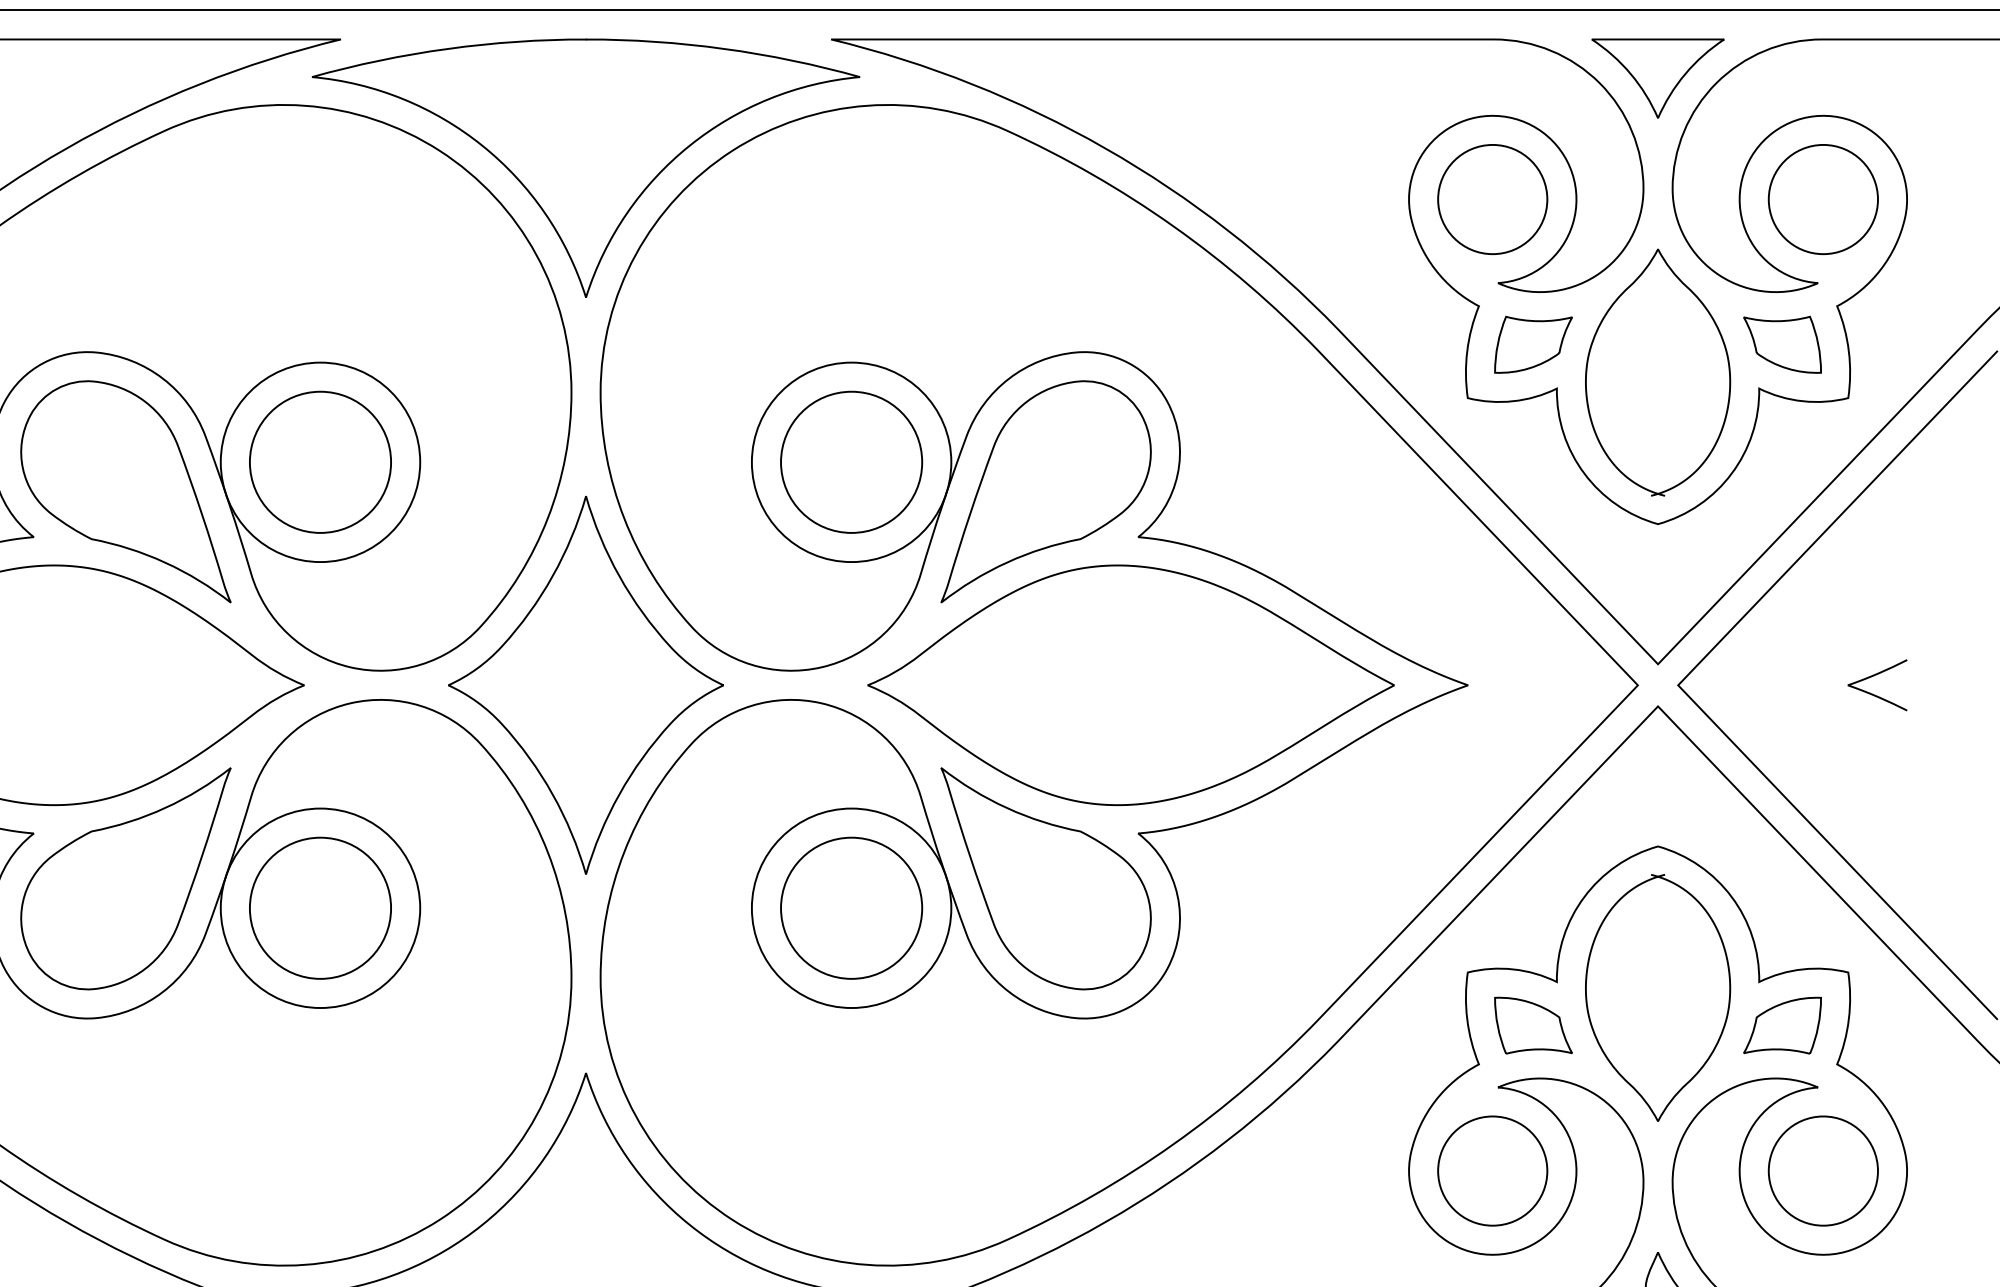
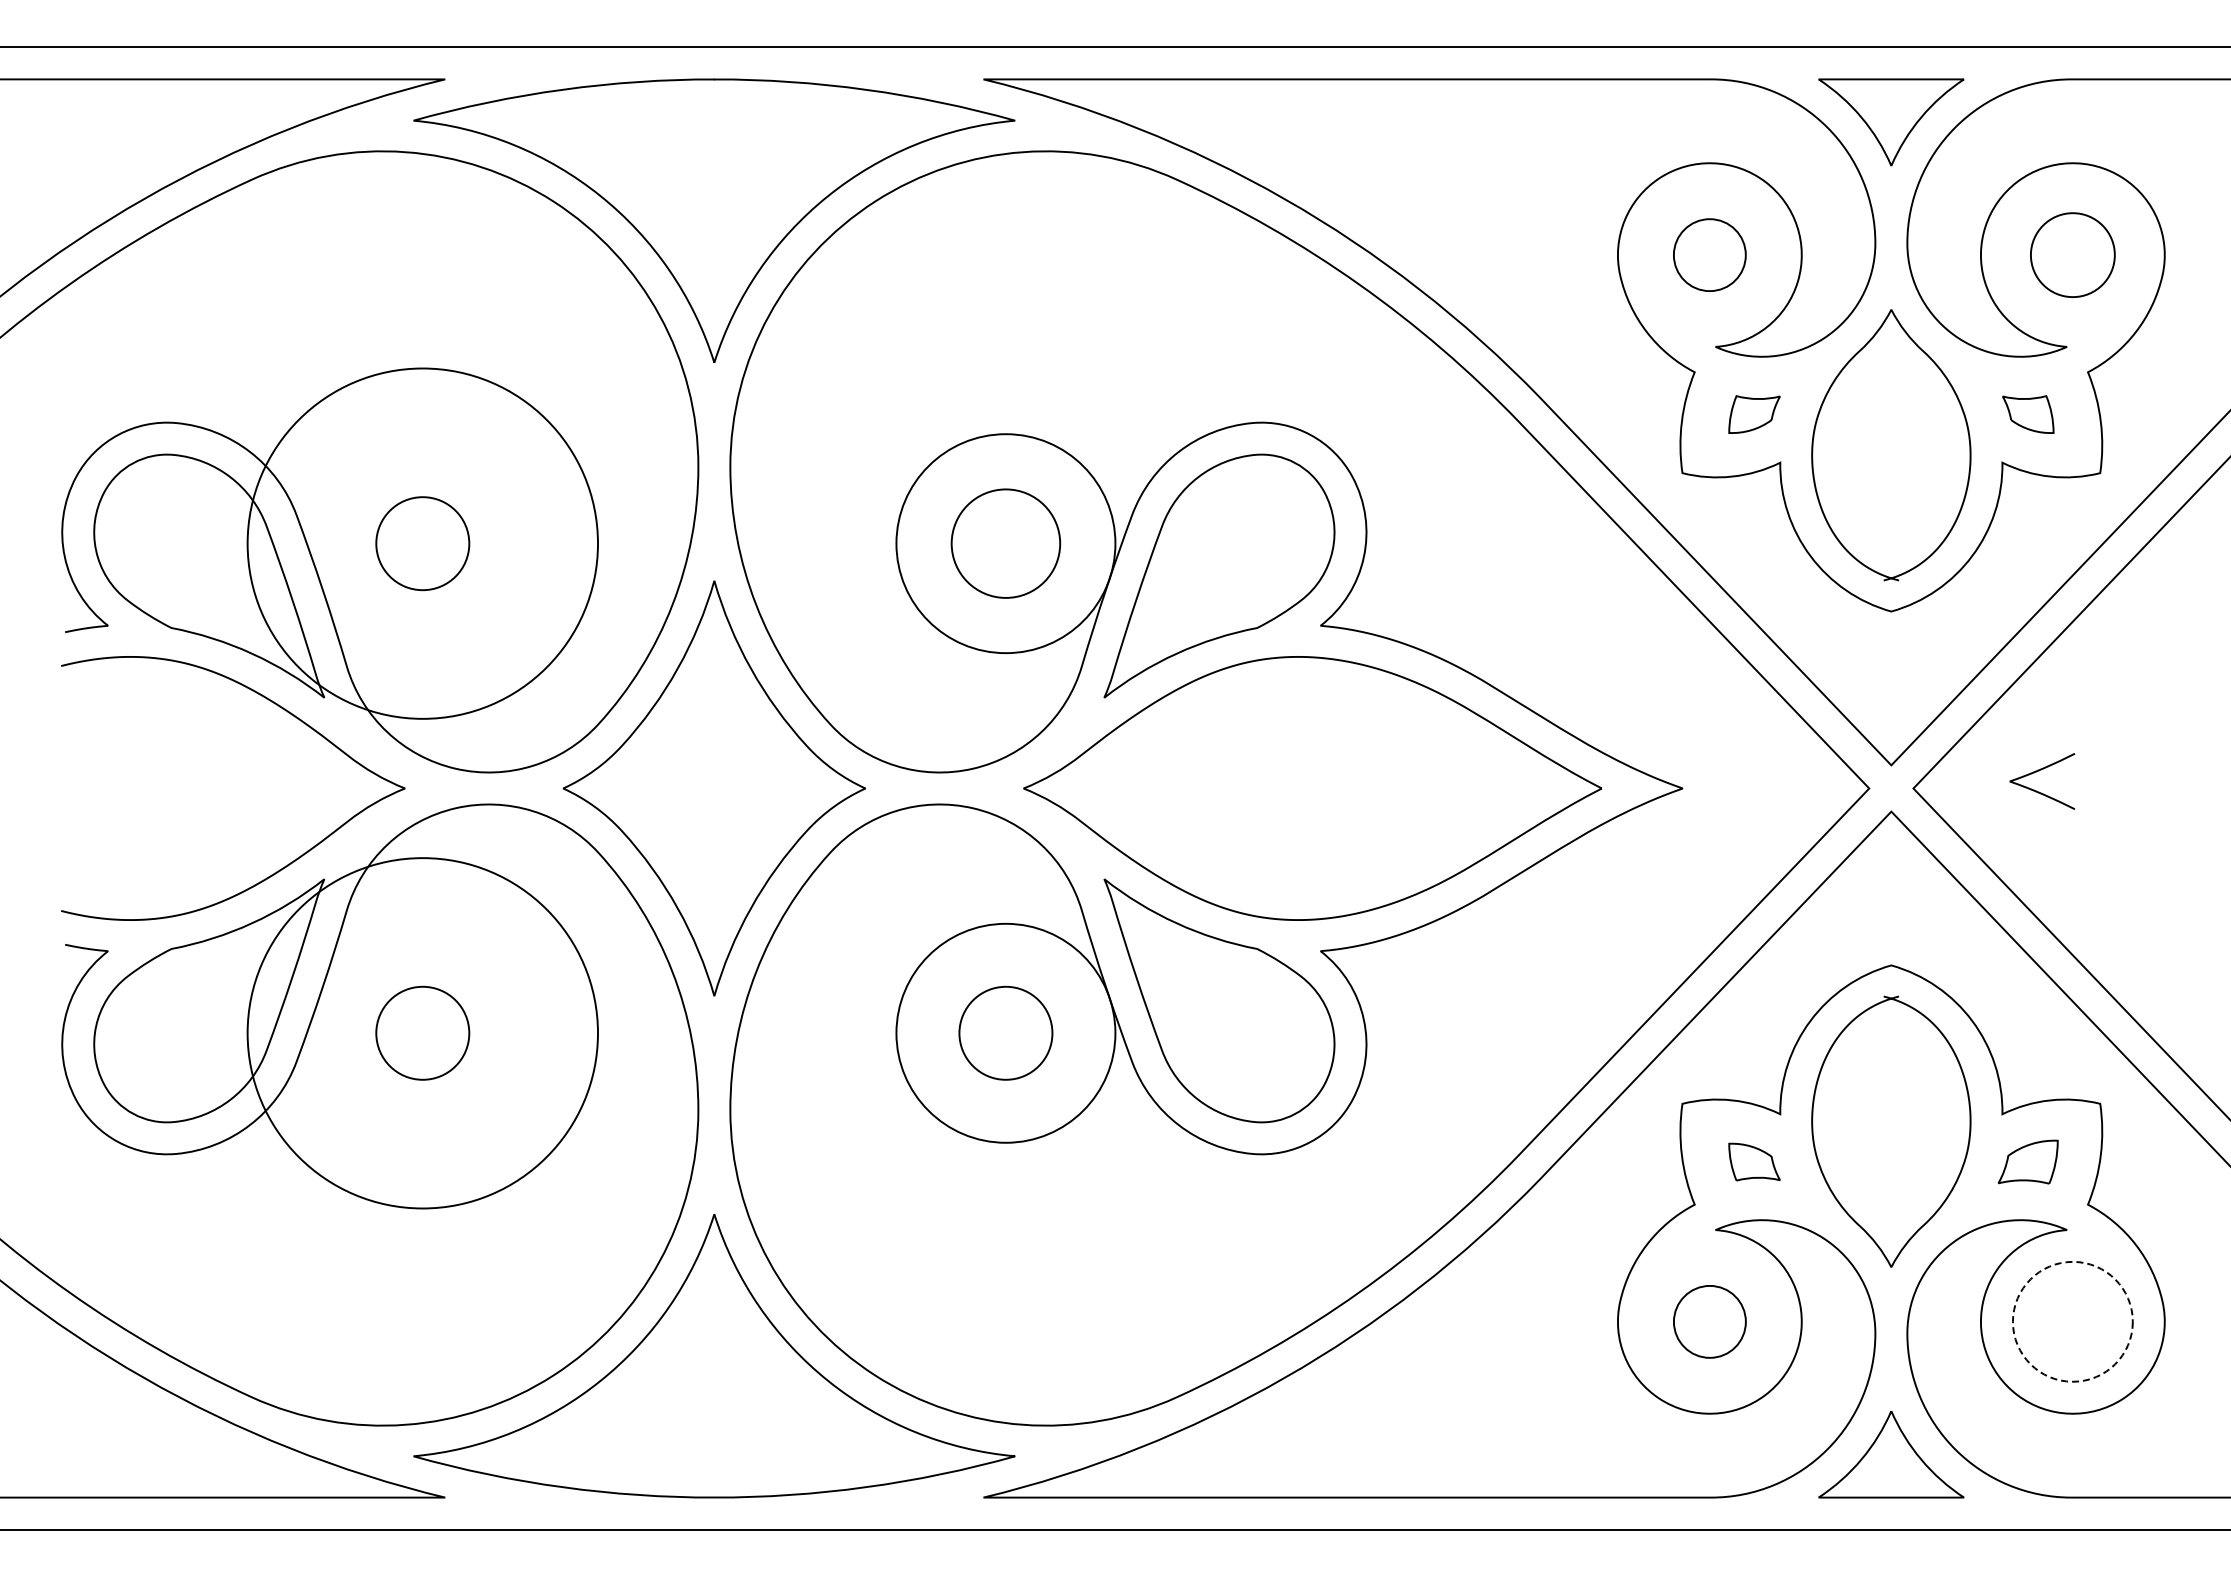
circle: (1492, 199) -> (1709, 255), size x0.6
circle: (1823, 199) -> (2072, 255), size x0.7
part: (1533, 344) -> (1754, 414), size x0.6
part: (1782, 344) -> (2028, 414), size x0.6
circle: (320, 462) -> (422, 543), size x0.6
circle: (320, 462) -> (422, 543), size x1.6
circle: (851, 462) -> (1005, 543), size x0.7
curve: (1874, 676) -> (2039, 771), moved
circle: (320, 907) -> (422, 1032), size x0.6
circle: (320, 907) -> (422, 1032), size x1.6
circle: (851, 907) -> (1005, 1032), size x0.6
part: (1533, 1025) -> (1754, 1161), size x0.6
part: (1782, 1025) -> (2028, 1161), size x0.7
circle: (1492, 1170) -> (1709, 1321), size x0.6
circle: (1823, 1170) -> (2072, 1321), solid -> dashed

